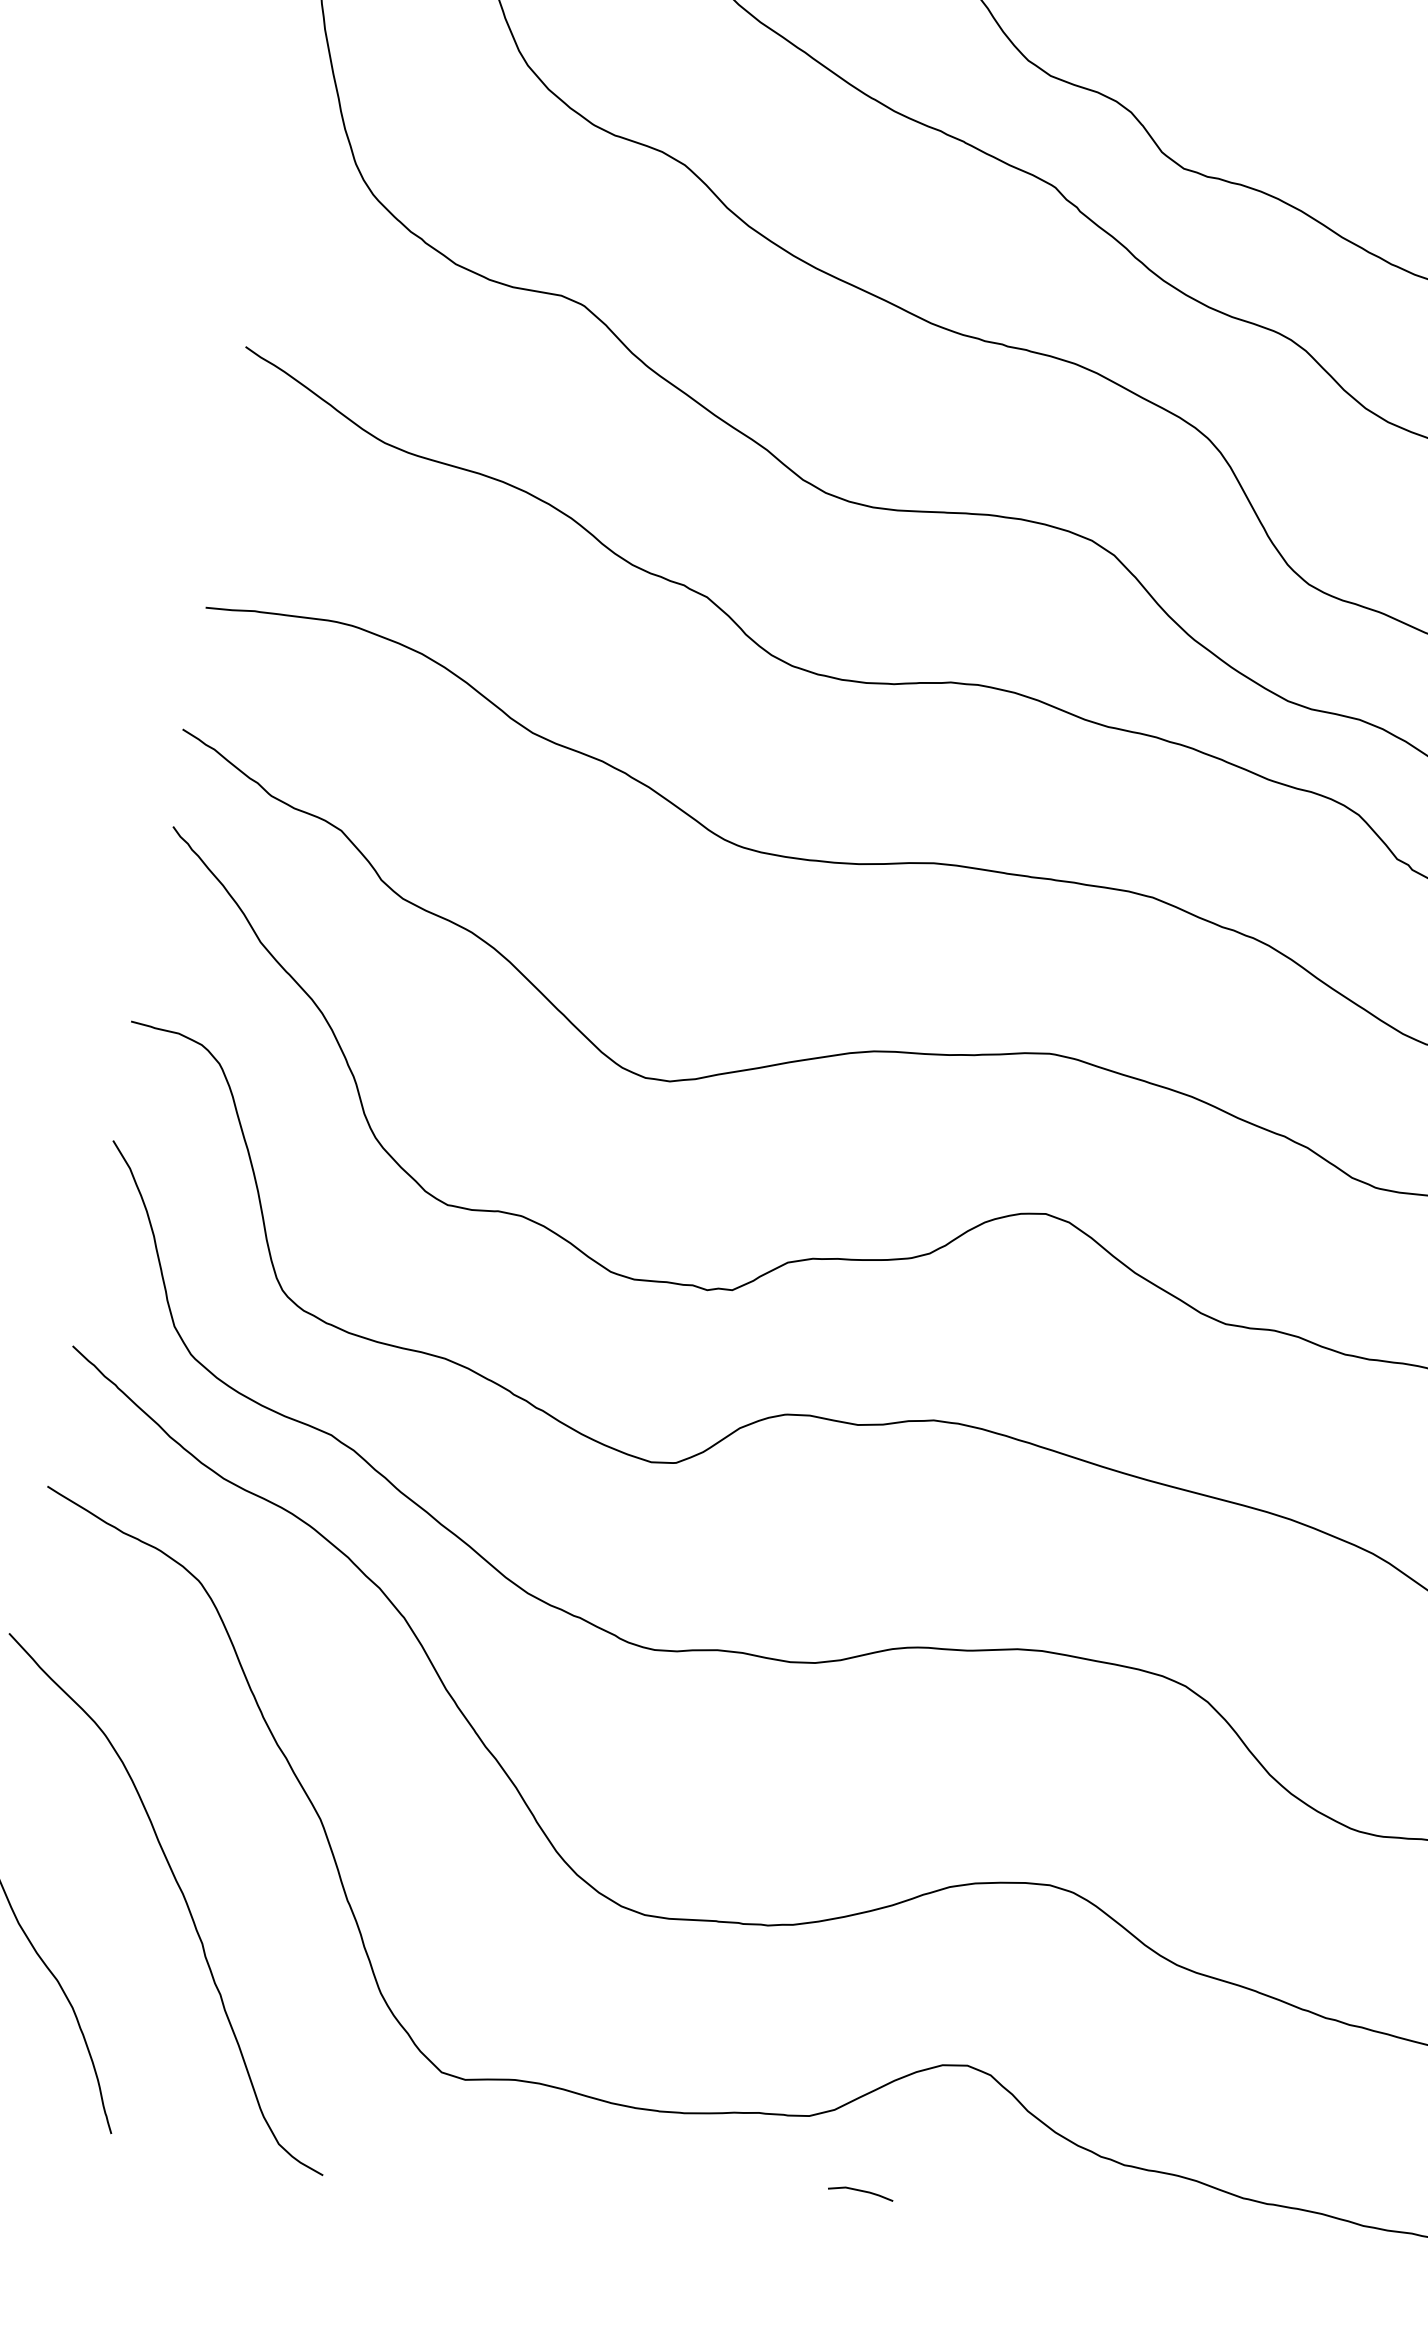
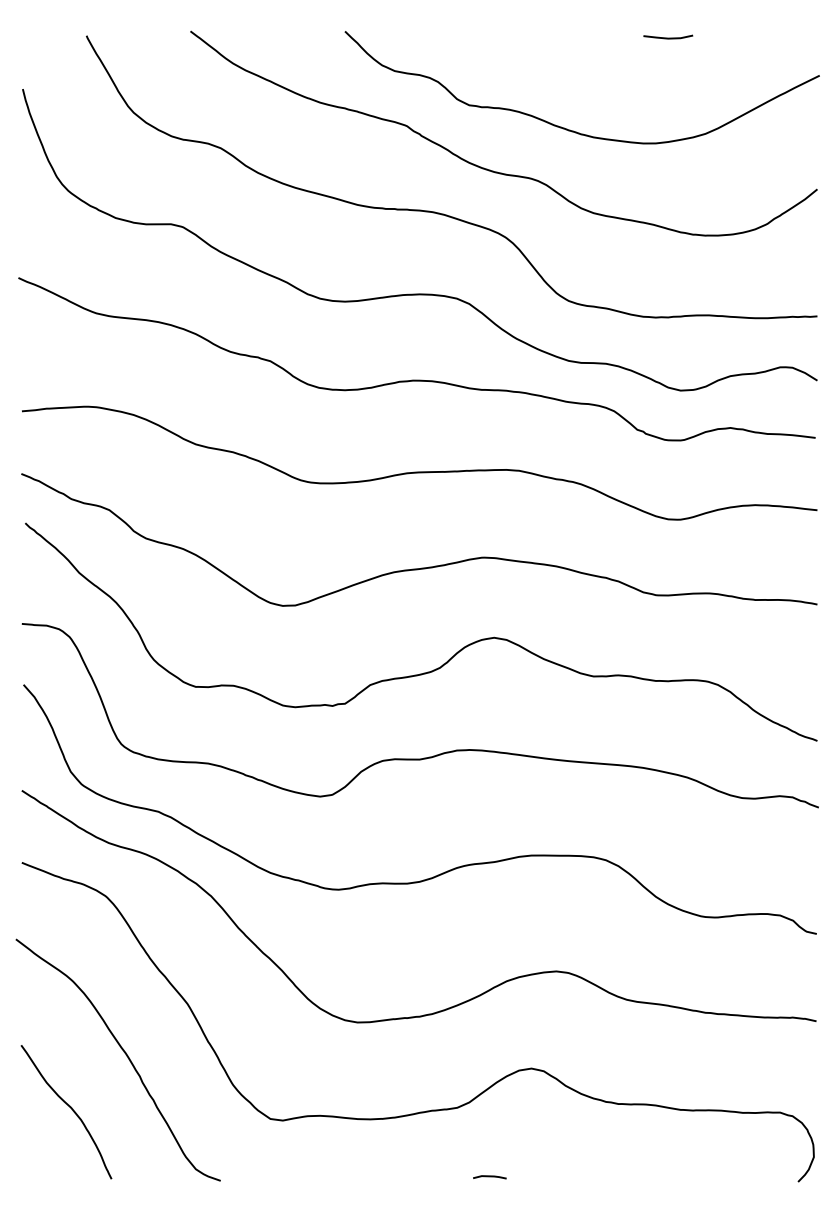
line: (860, 2192) -> (489, 1177), moved

